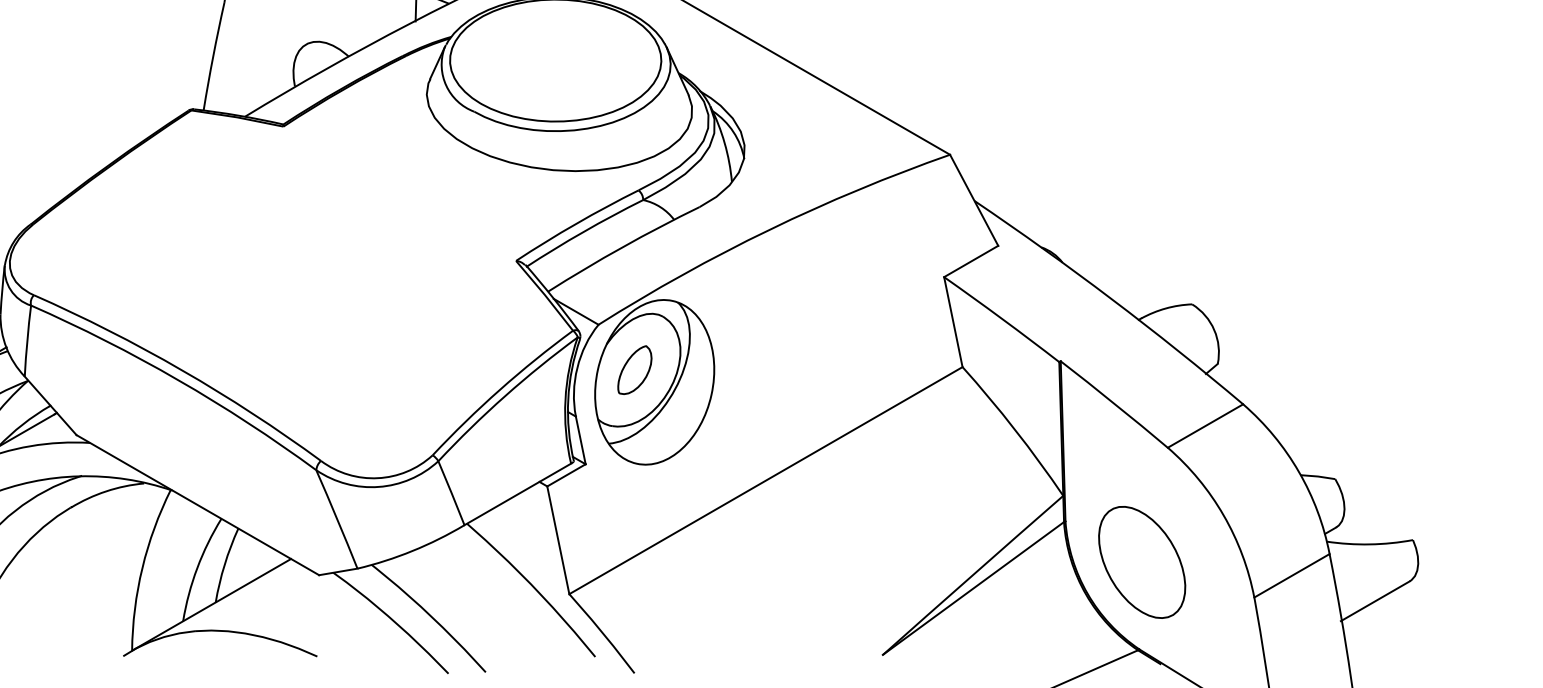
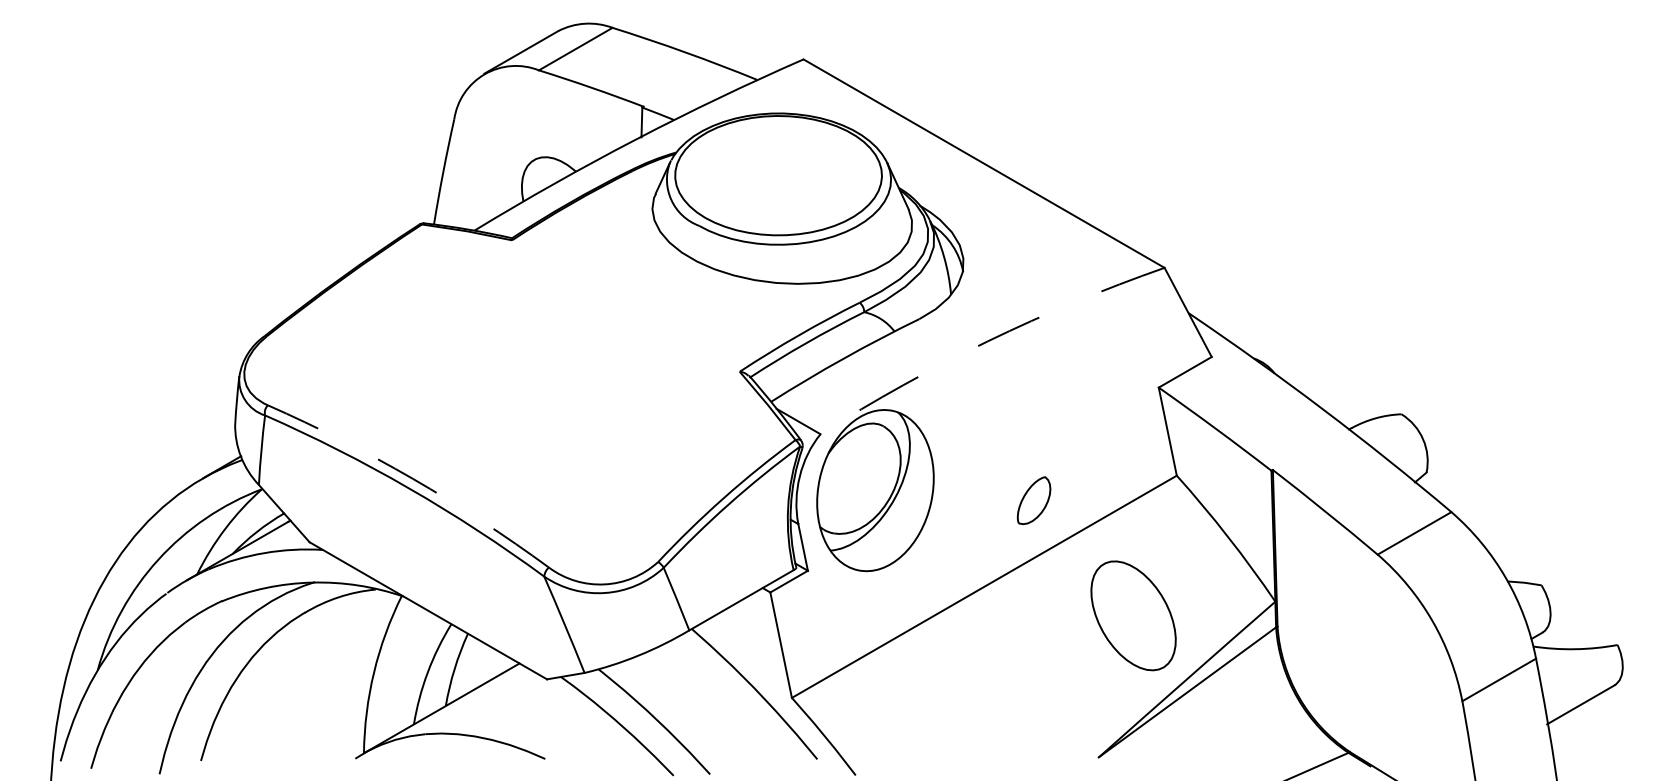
arc: (769, 230) -> (987, 341), solid -> dashed
arc: (181, 369) -> (412, 478), solid -> dashed
part: (634, 369) -> (1033, 500), moved
part: (1142, 562) -> (1133, 615), moved

